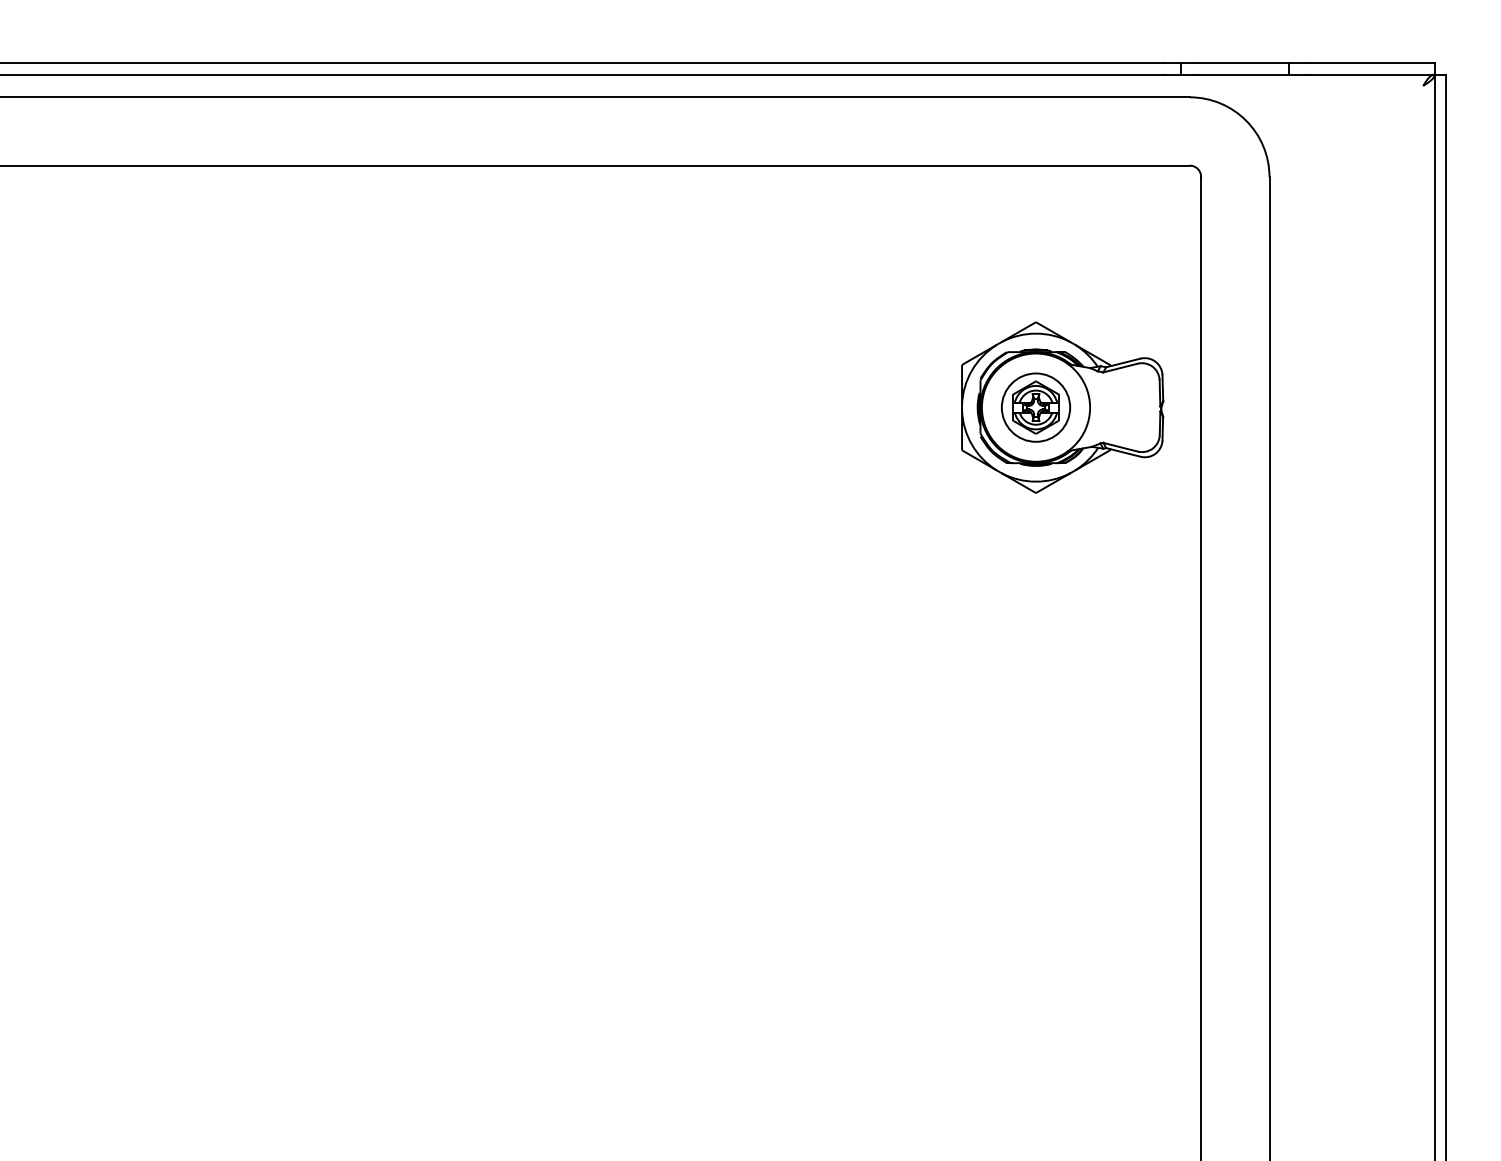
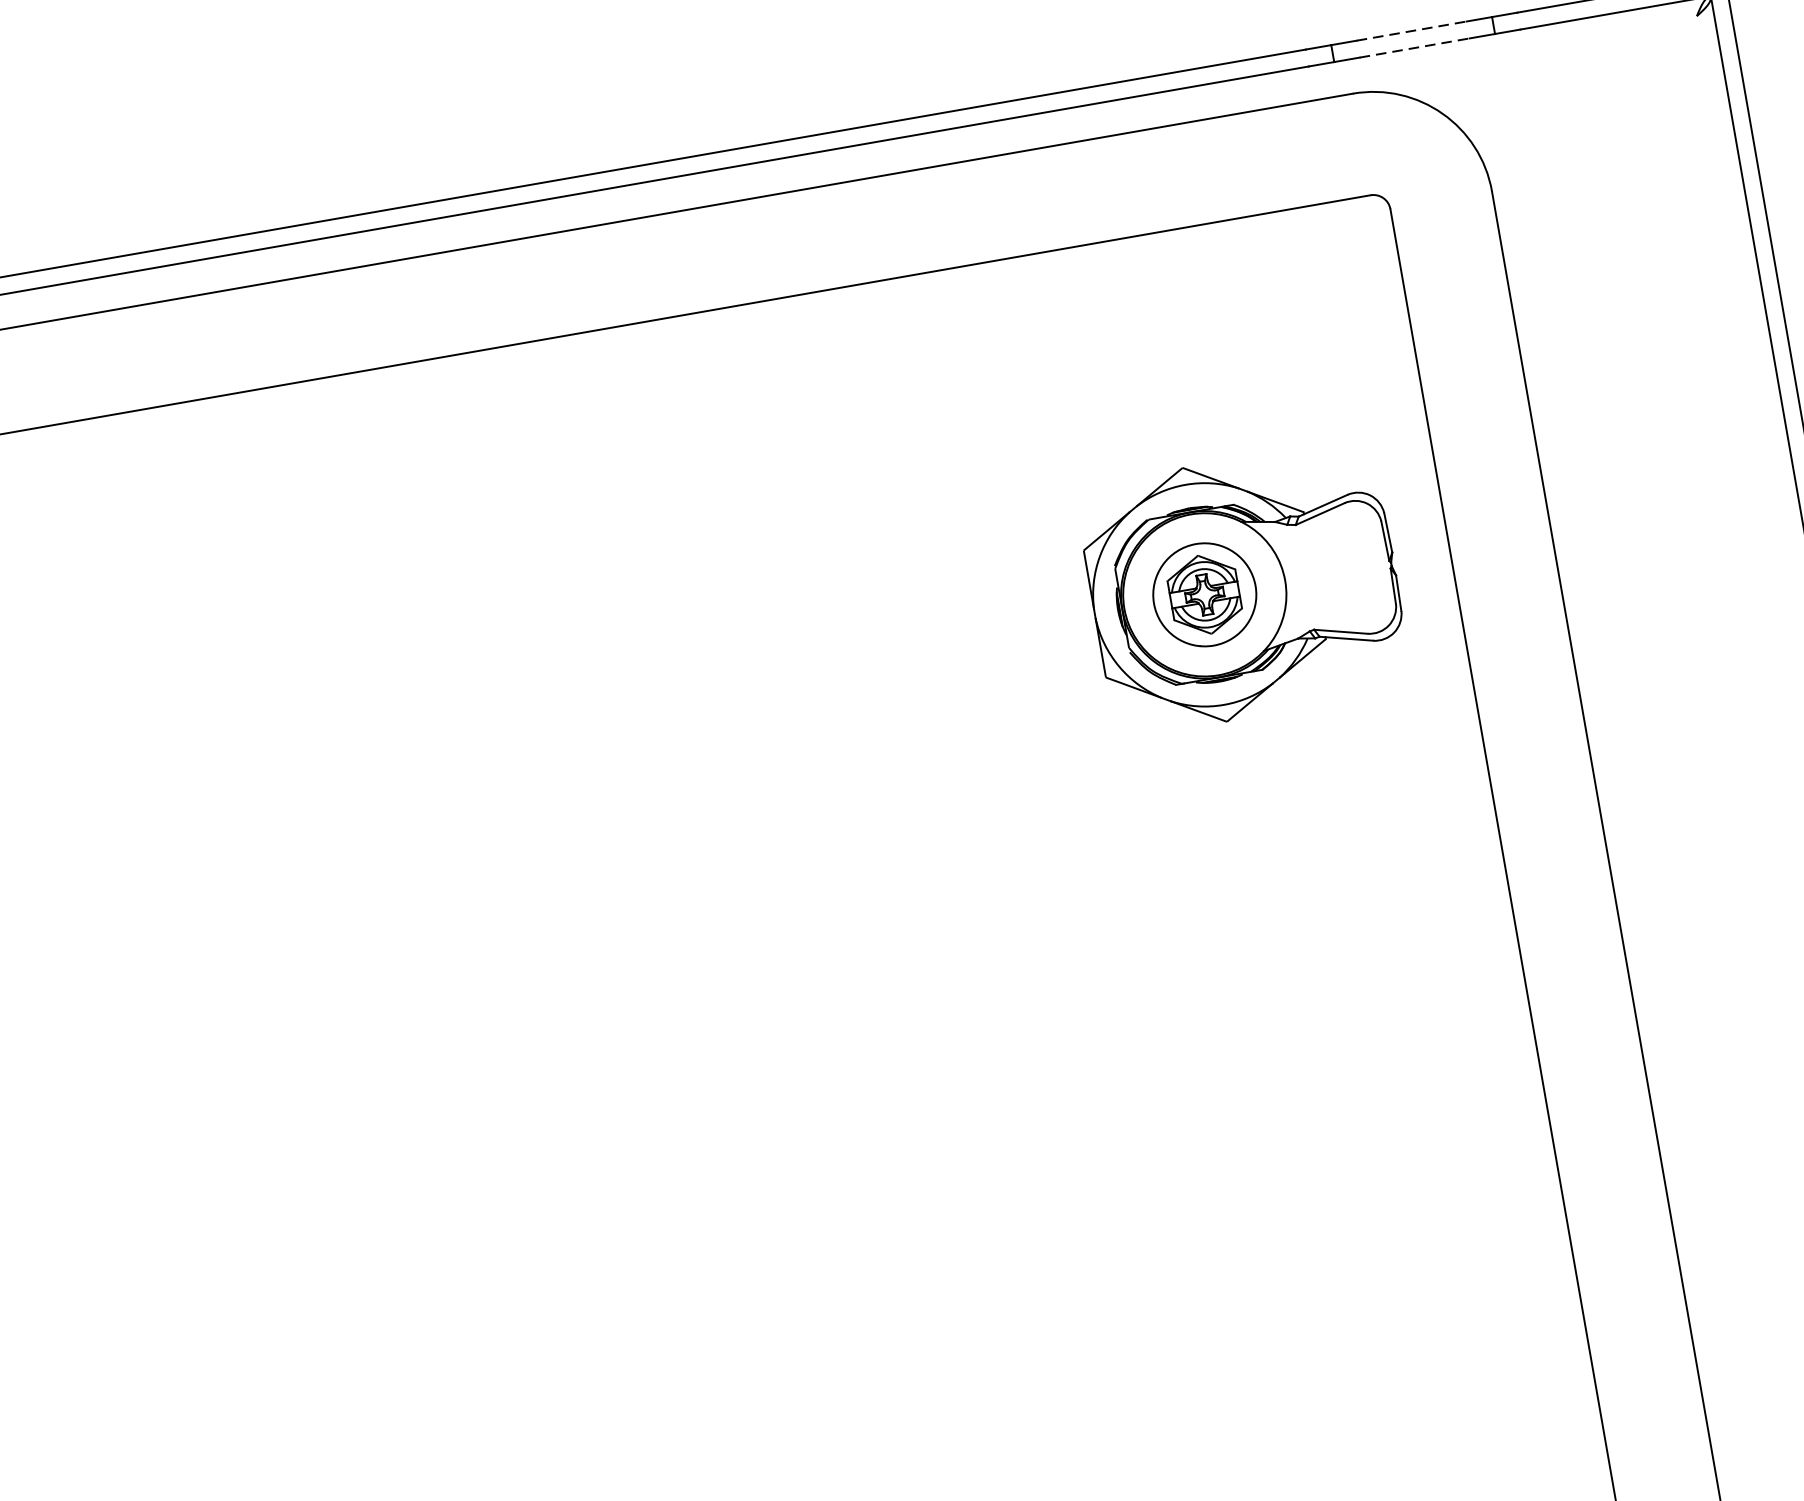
line: (1235, 63) -> (1412, 31), solid -> dashed
line: (1235, 74) -> (1414, 47), solid -> dashed

